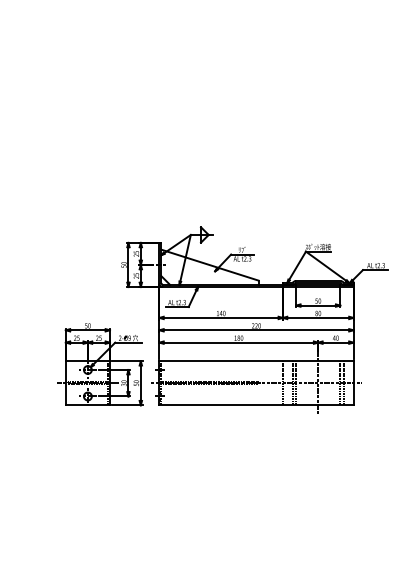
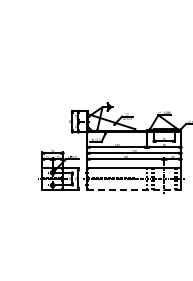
line: (256, 404) -> (134, 189), solid -> dashed

